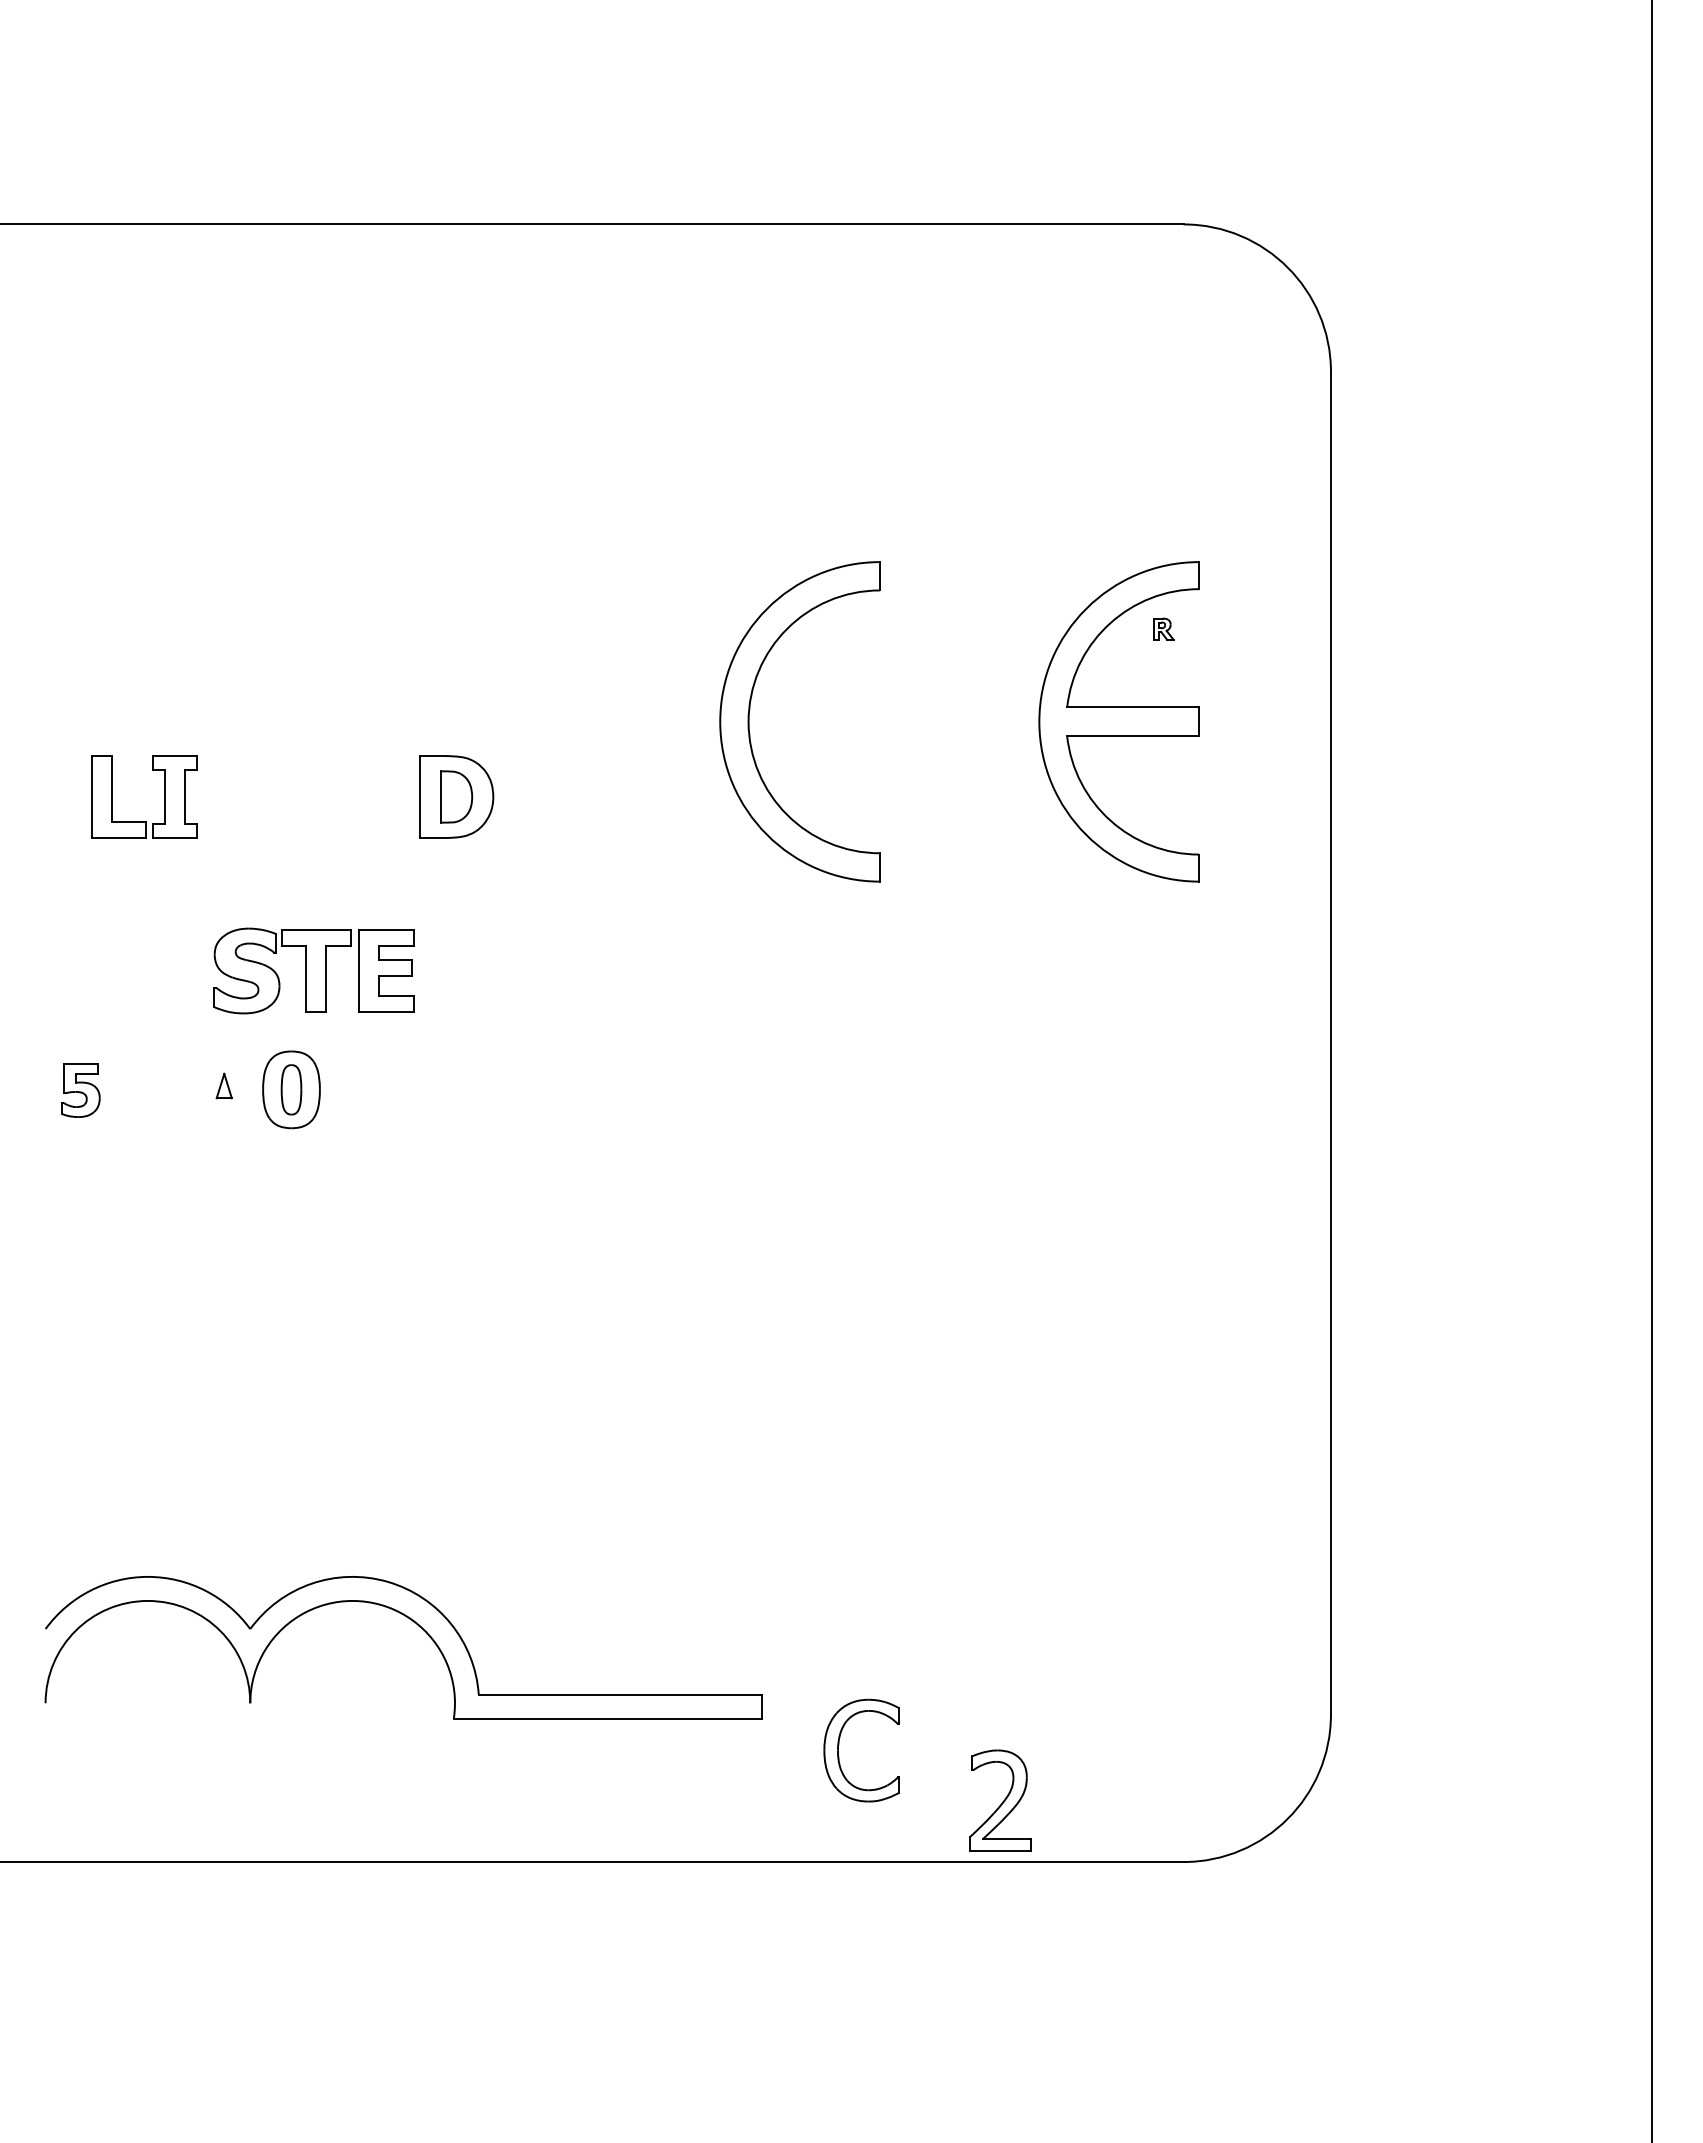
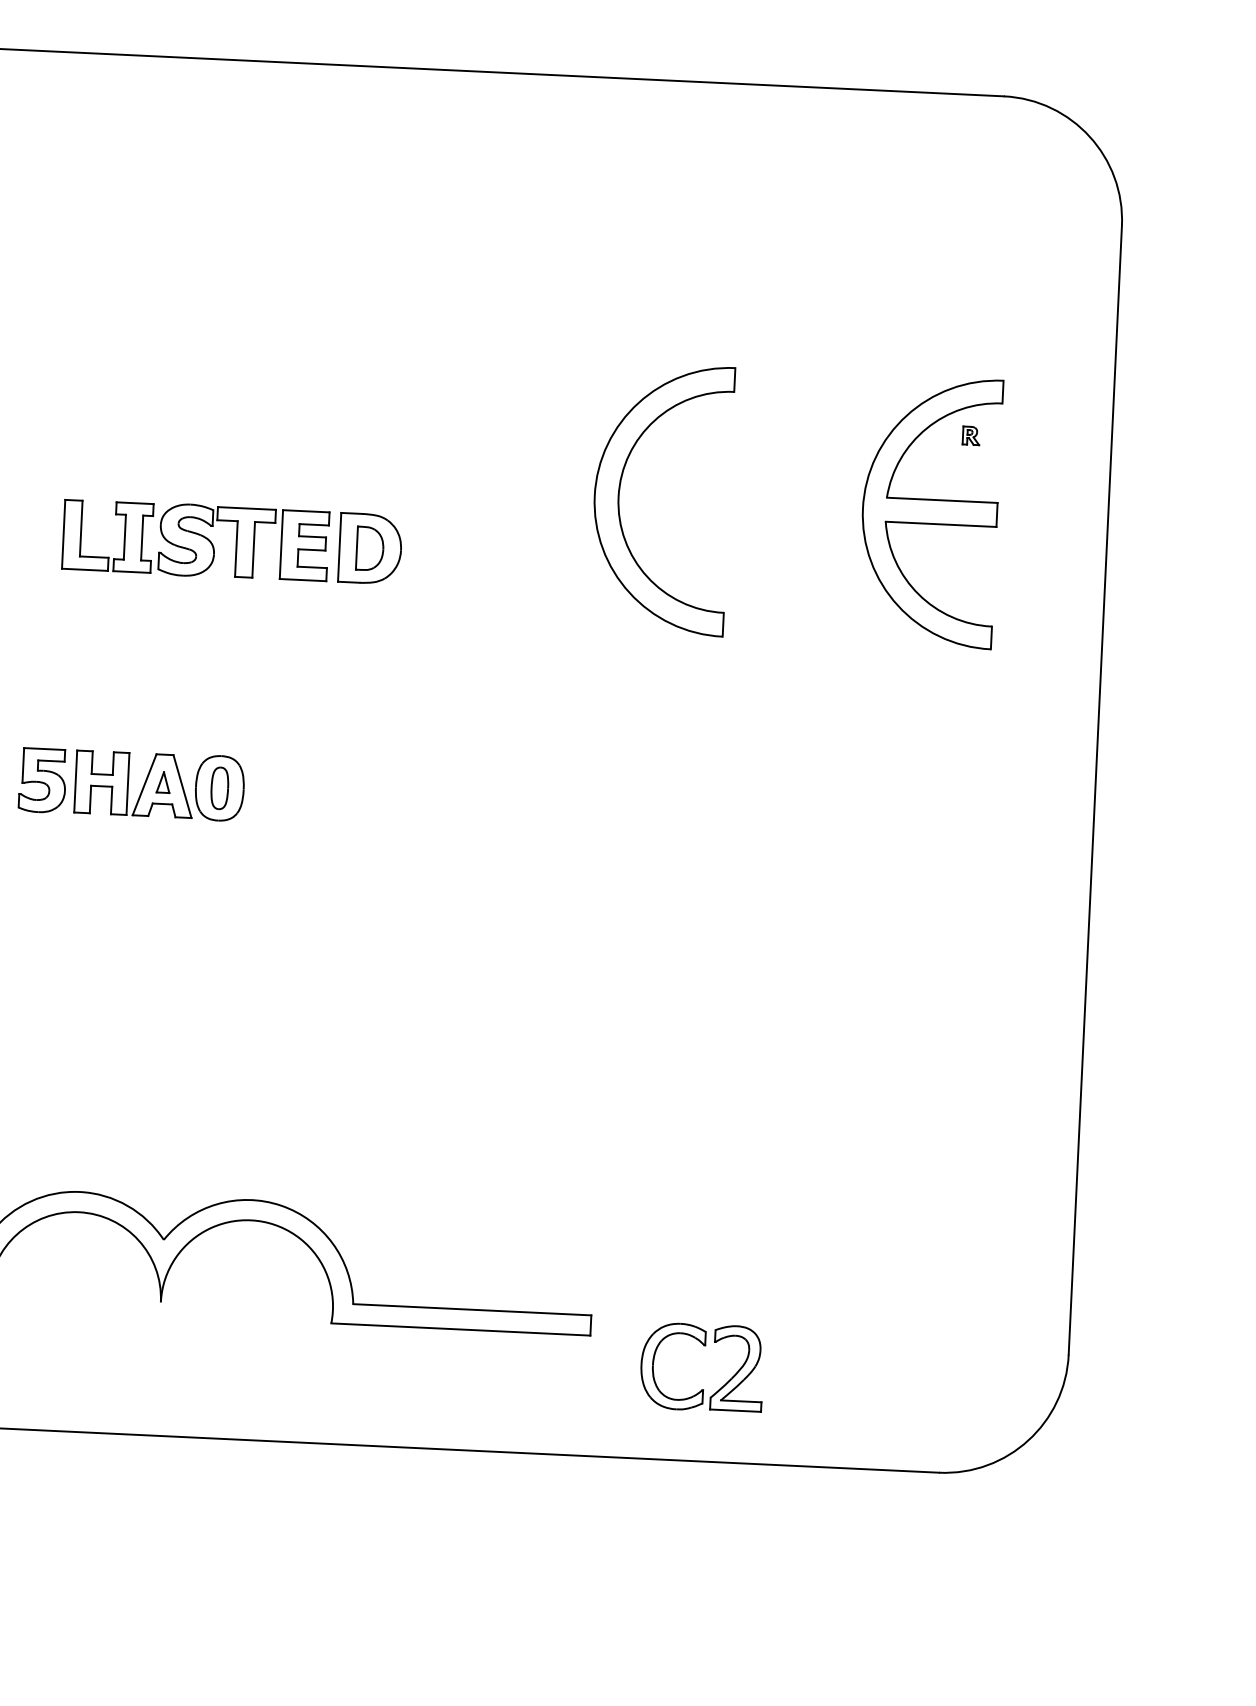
part: (313, 970) -> (243, 542), moved
part: (182, 1089) -> (128, 783), added
part: (80, 1090) -> (42, 780), size x1.43
part: (1000, 1800) -> (737, 1368), moved

